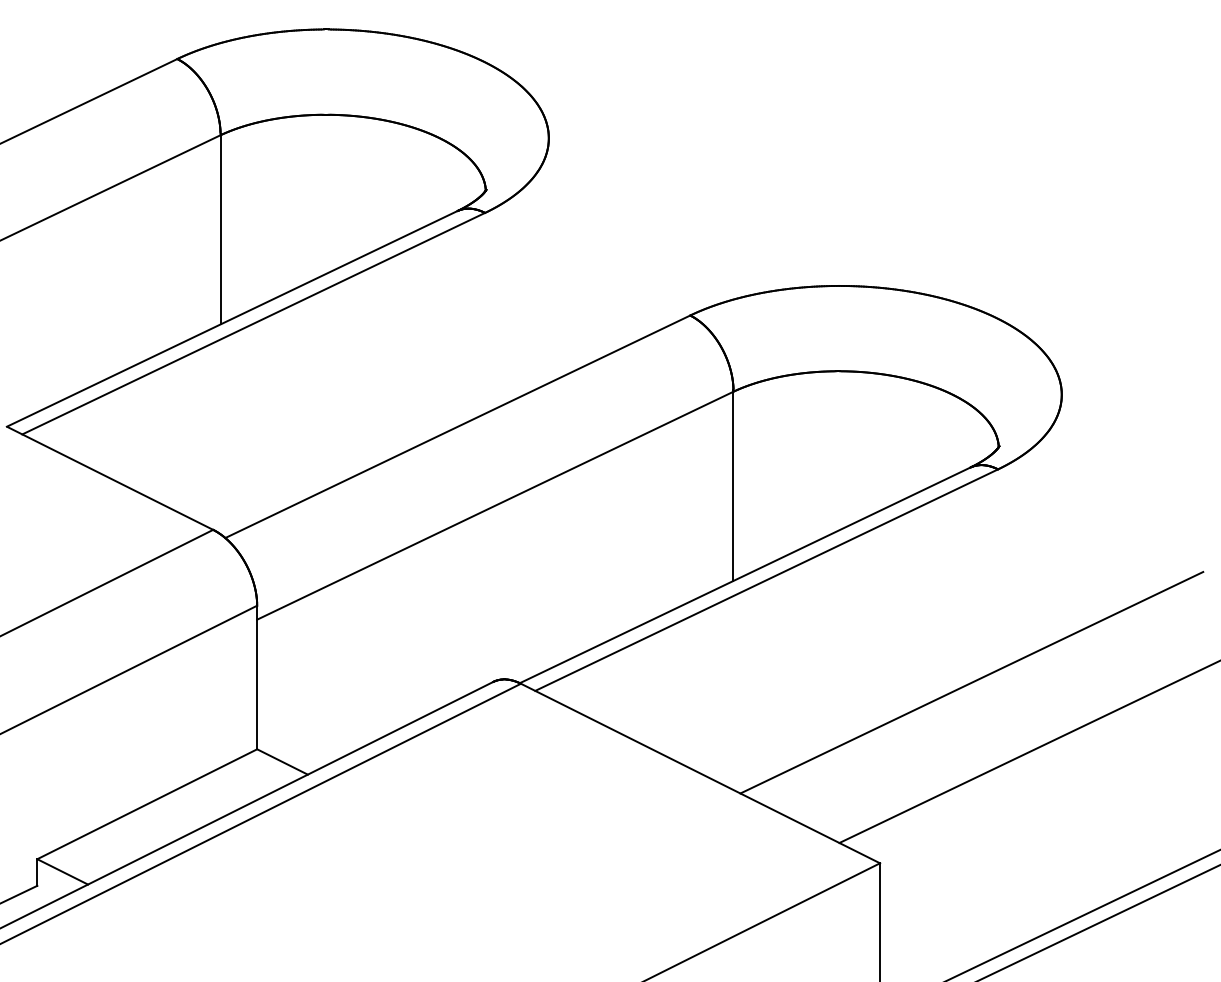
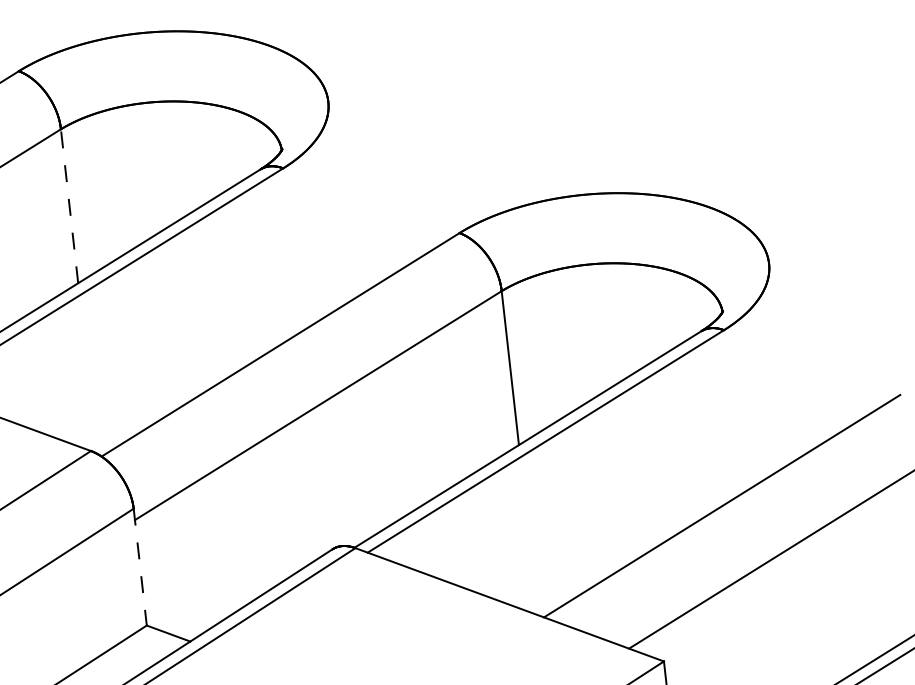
line: (220, 229) -> (69, 205), solid -> dashed
line: (257, 677) -> (140, 567), solid -> dashed

